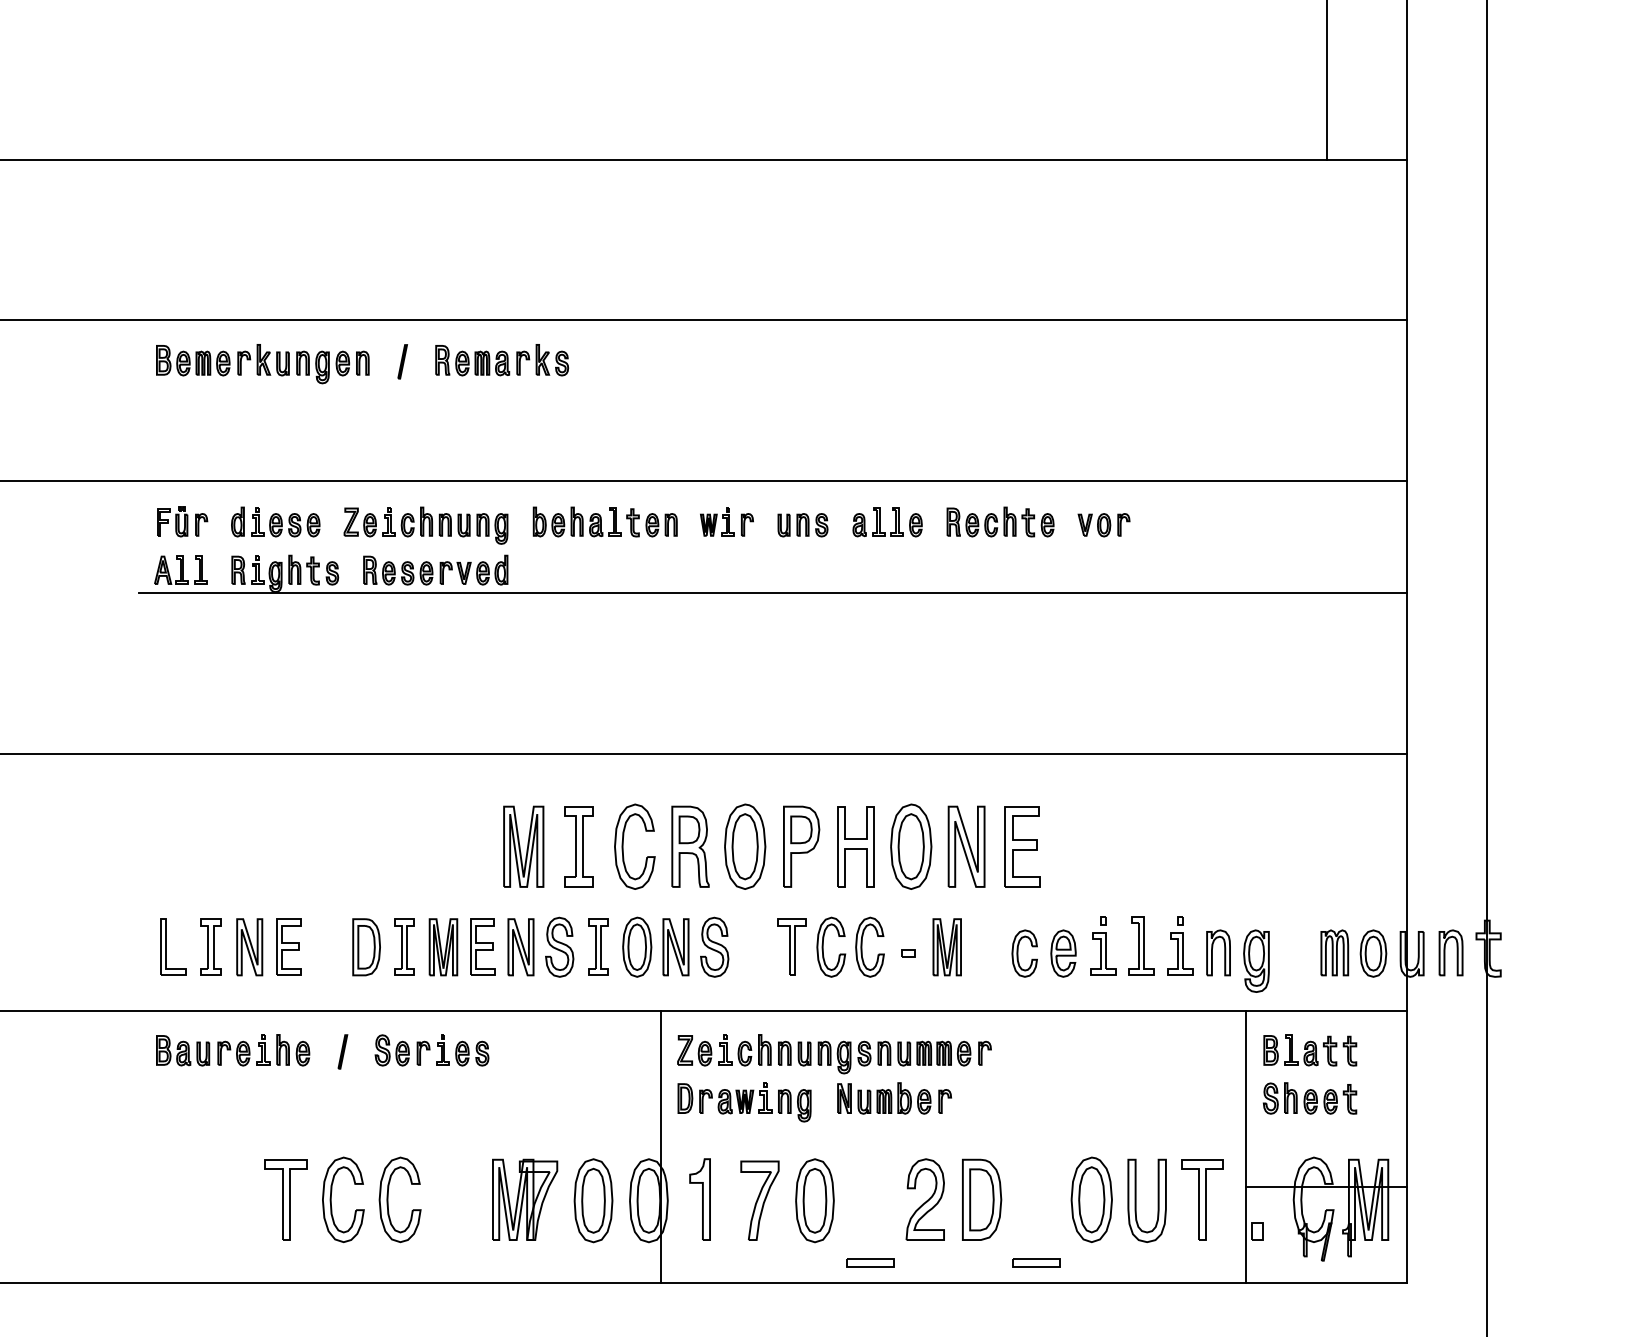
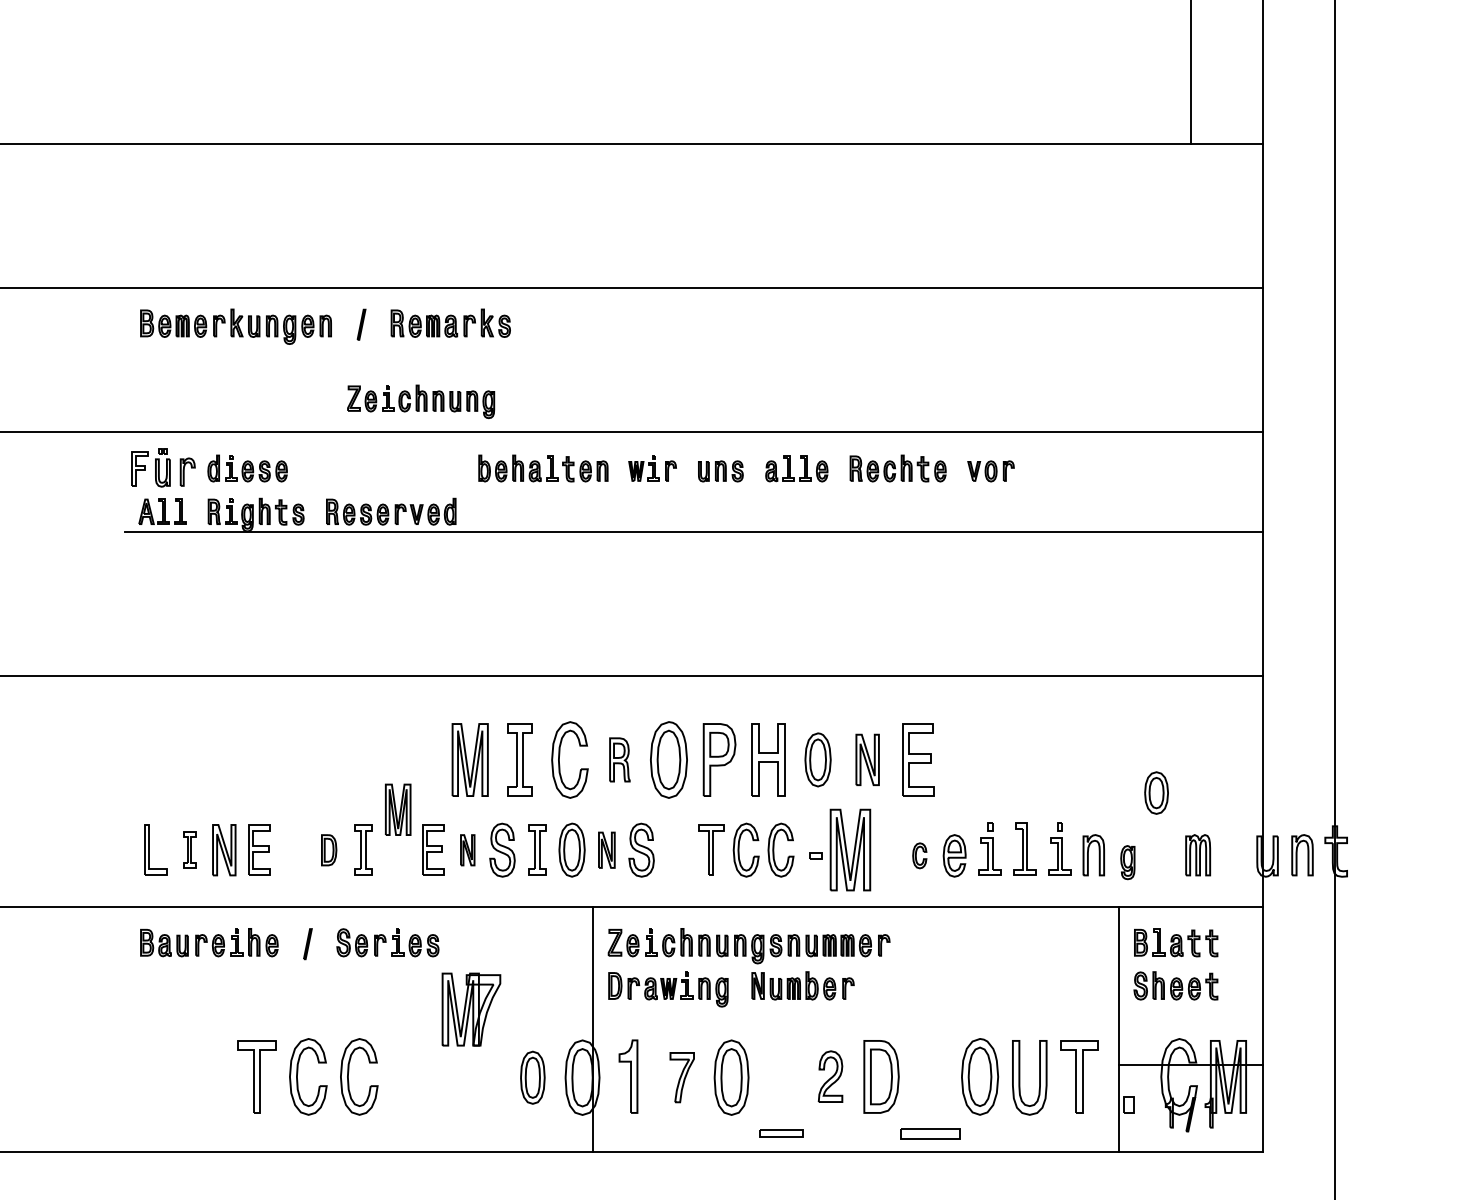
part: (182, 521) -> (163, 468), size x1.4
part: (425, 525) -> (420, 401), moved
part: (690, 846) -> (619, 759), size x0.6
part: (911, 846) -> (818, 759), size x0.7
part: (966, 846) -> (867, 759), size x0.7
part: (210, 946) -> (189, 849), size x0.7
part: (366, 947) -> (329, 850), size x0.6
part: (443, 947) -> (398, 810), moved
part: (520, 947) -> (467, 850), size x0.6
part: (675, 947) -> (606, 850), size x0.7
part: (946, 947) -> (849, 850), size x1.6
part: (1024, 953) -> (919, 855), size x0.6
part: (1373, 953) -> (1156, 792), moved
part: (1256, 960) -> (1127, 862), size x0.6
part: (525, 1199) -> (471, 1009), moved
part: (924, 1199) -> (829, 1076), size x0.7
part: (593, 1200) -> (532, 1077), size x0.7
part: (759, 1200) -> (681, 1077), size x0.7
part: (1036, 1262) -> (930, 1133), size x1.4

